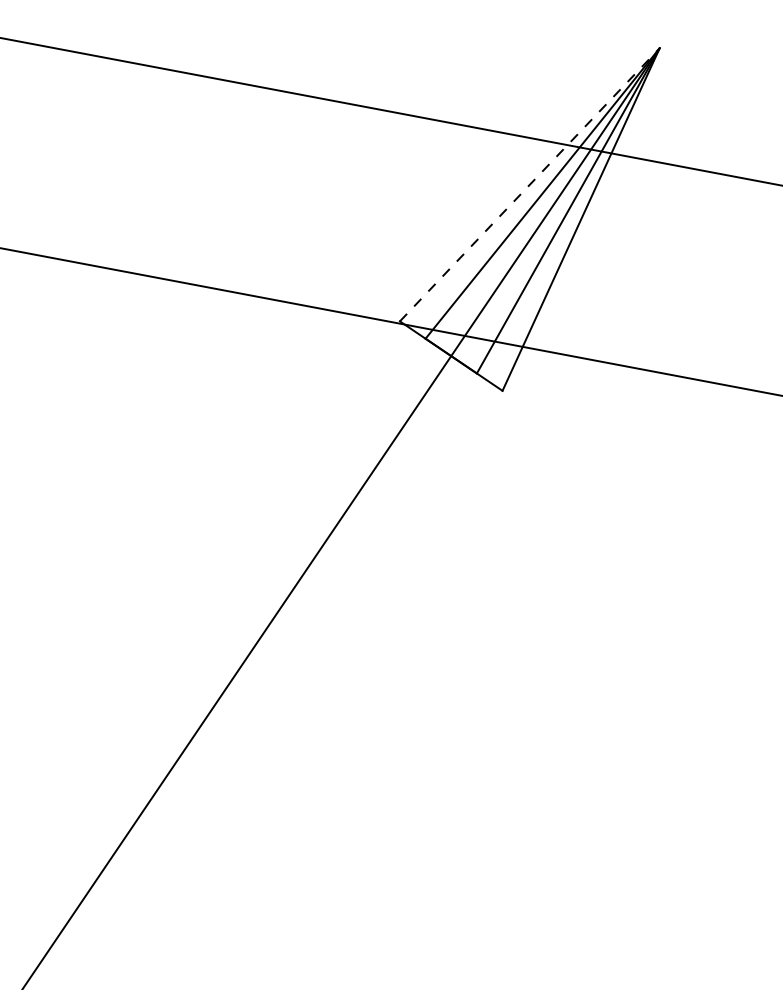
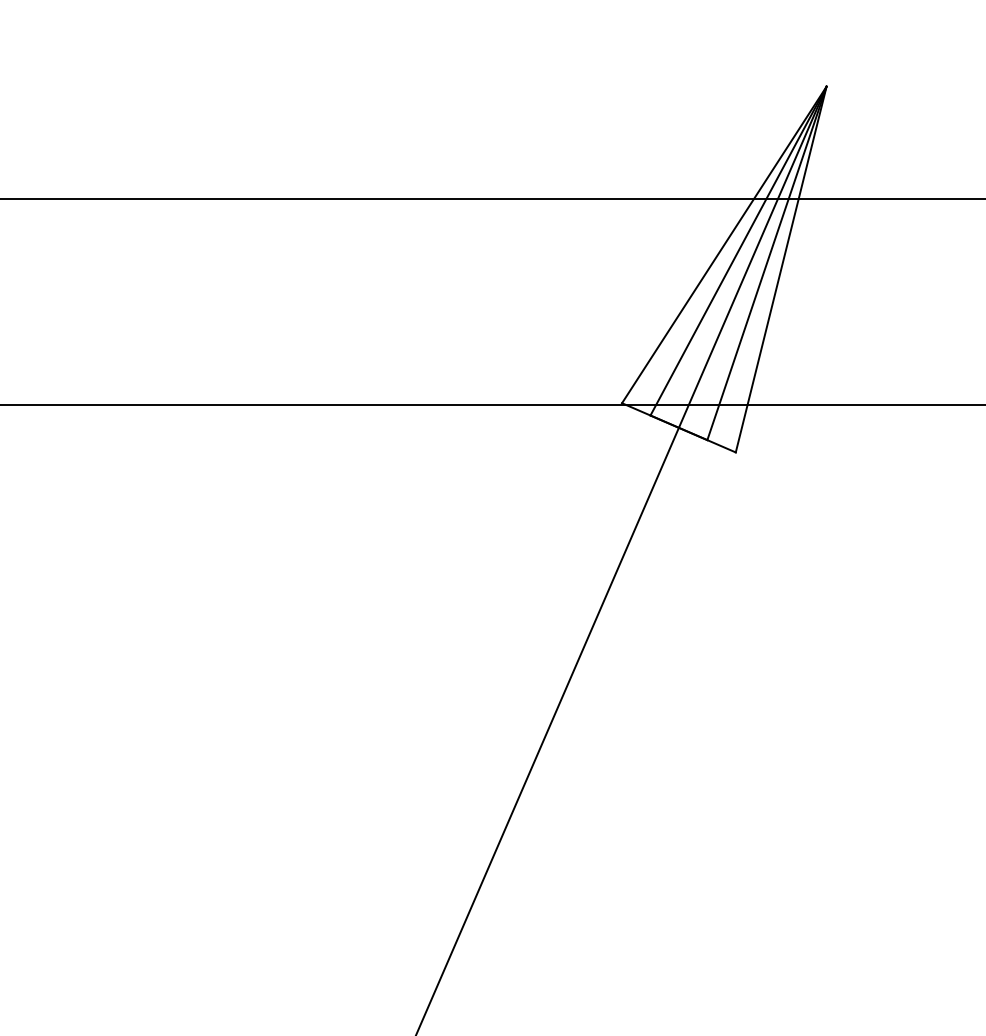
line: (530, 184) -> (724, 244), dashed -> solid

